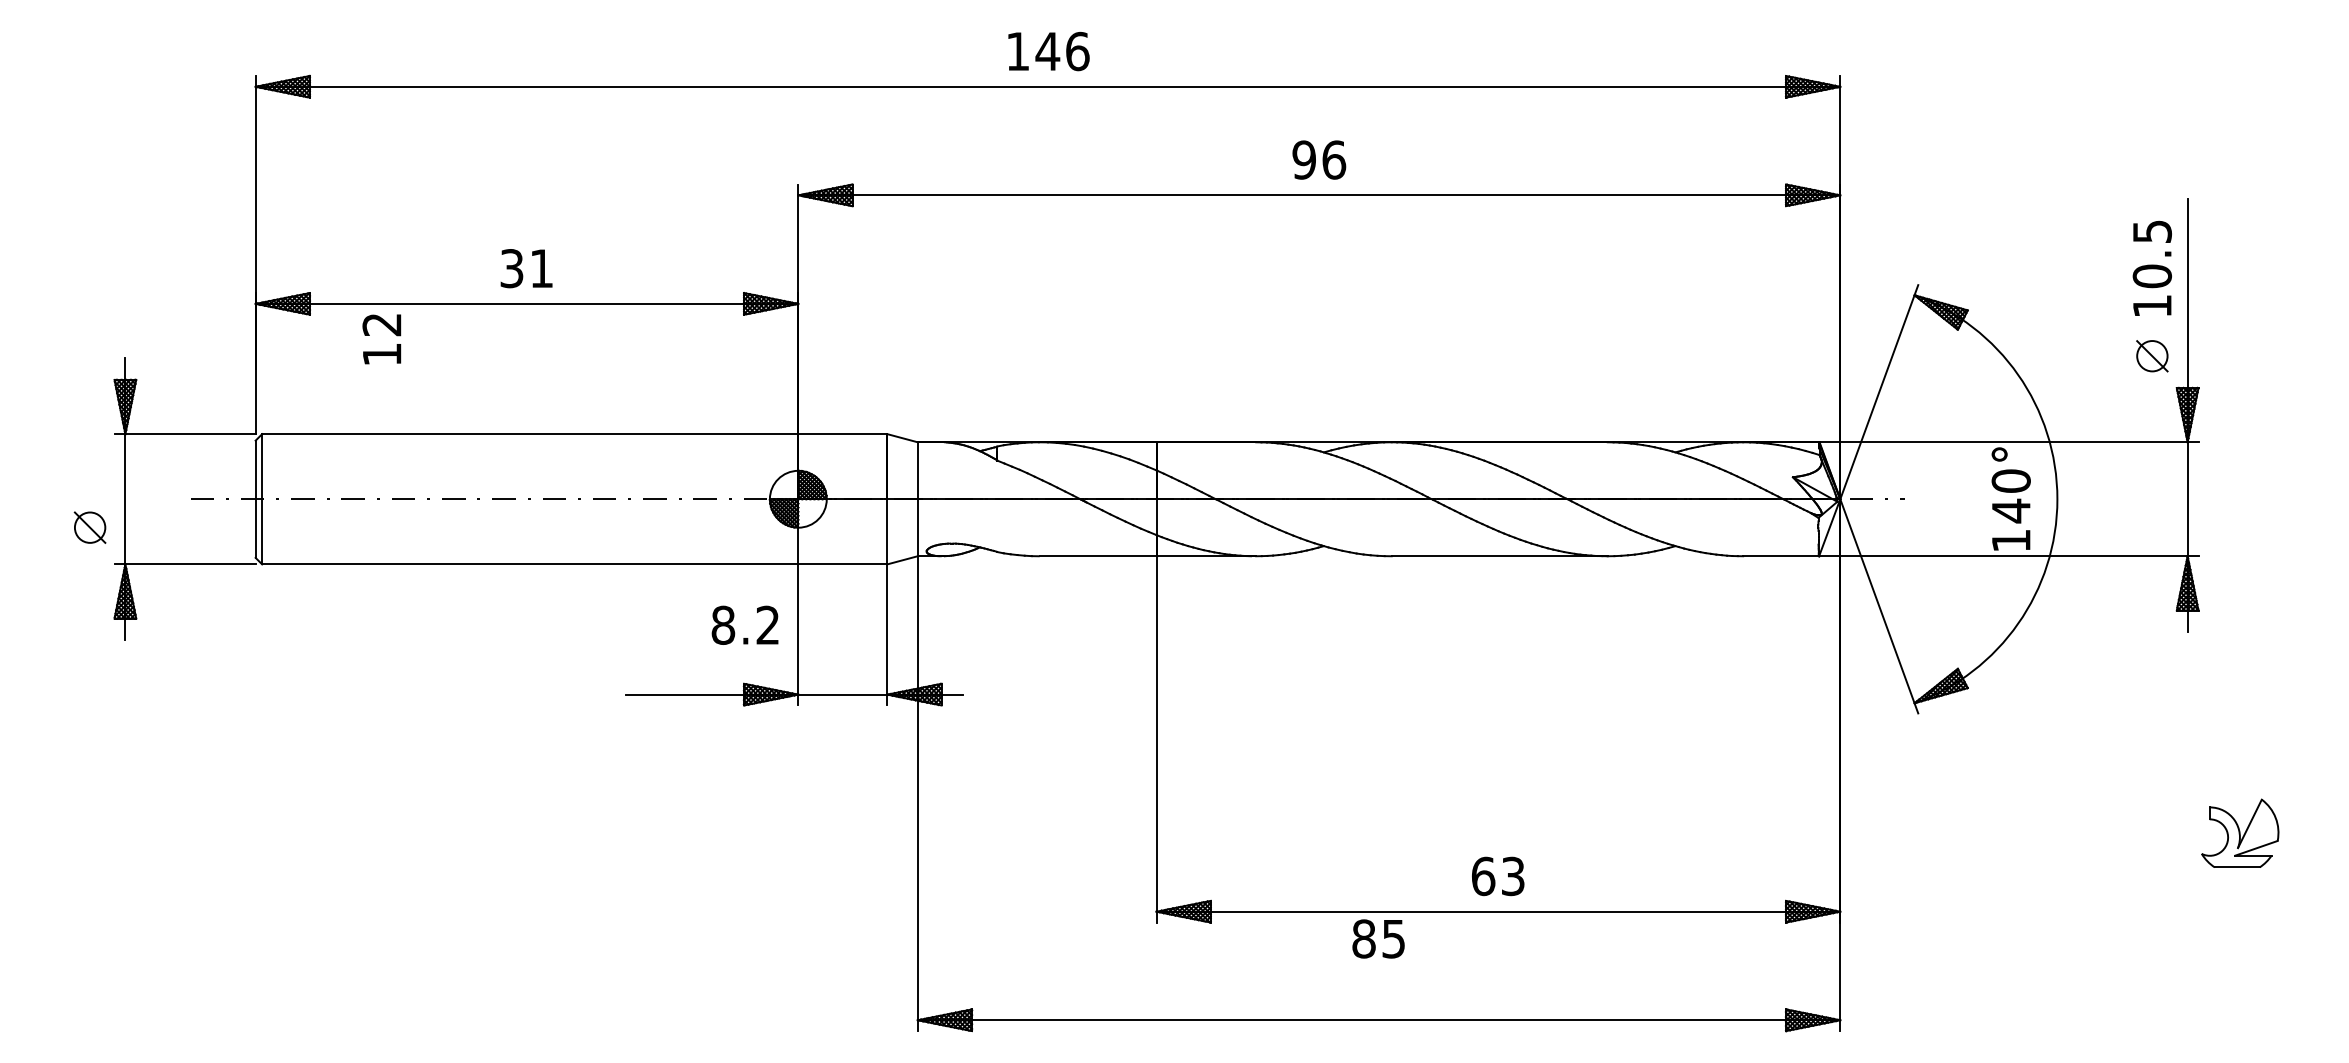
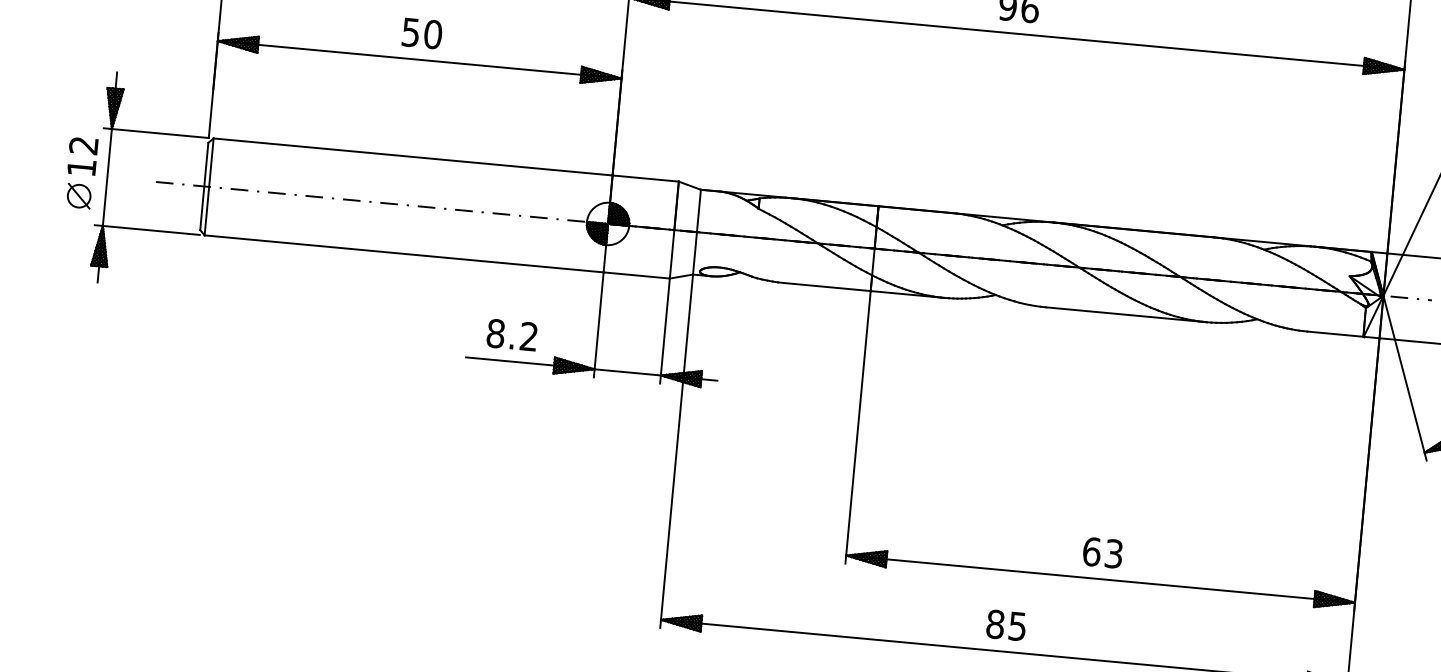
text: (527, 268) -> (422, 33), 31 -> 50
text: (381, 339) -> (82, 156), moved
text: (744, 624) -> (511, 334), moved
text: (1378, 938) -> (1006, 625), moved

